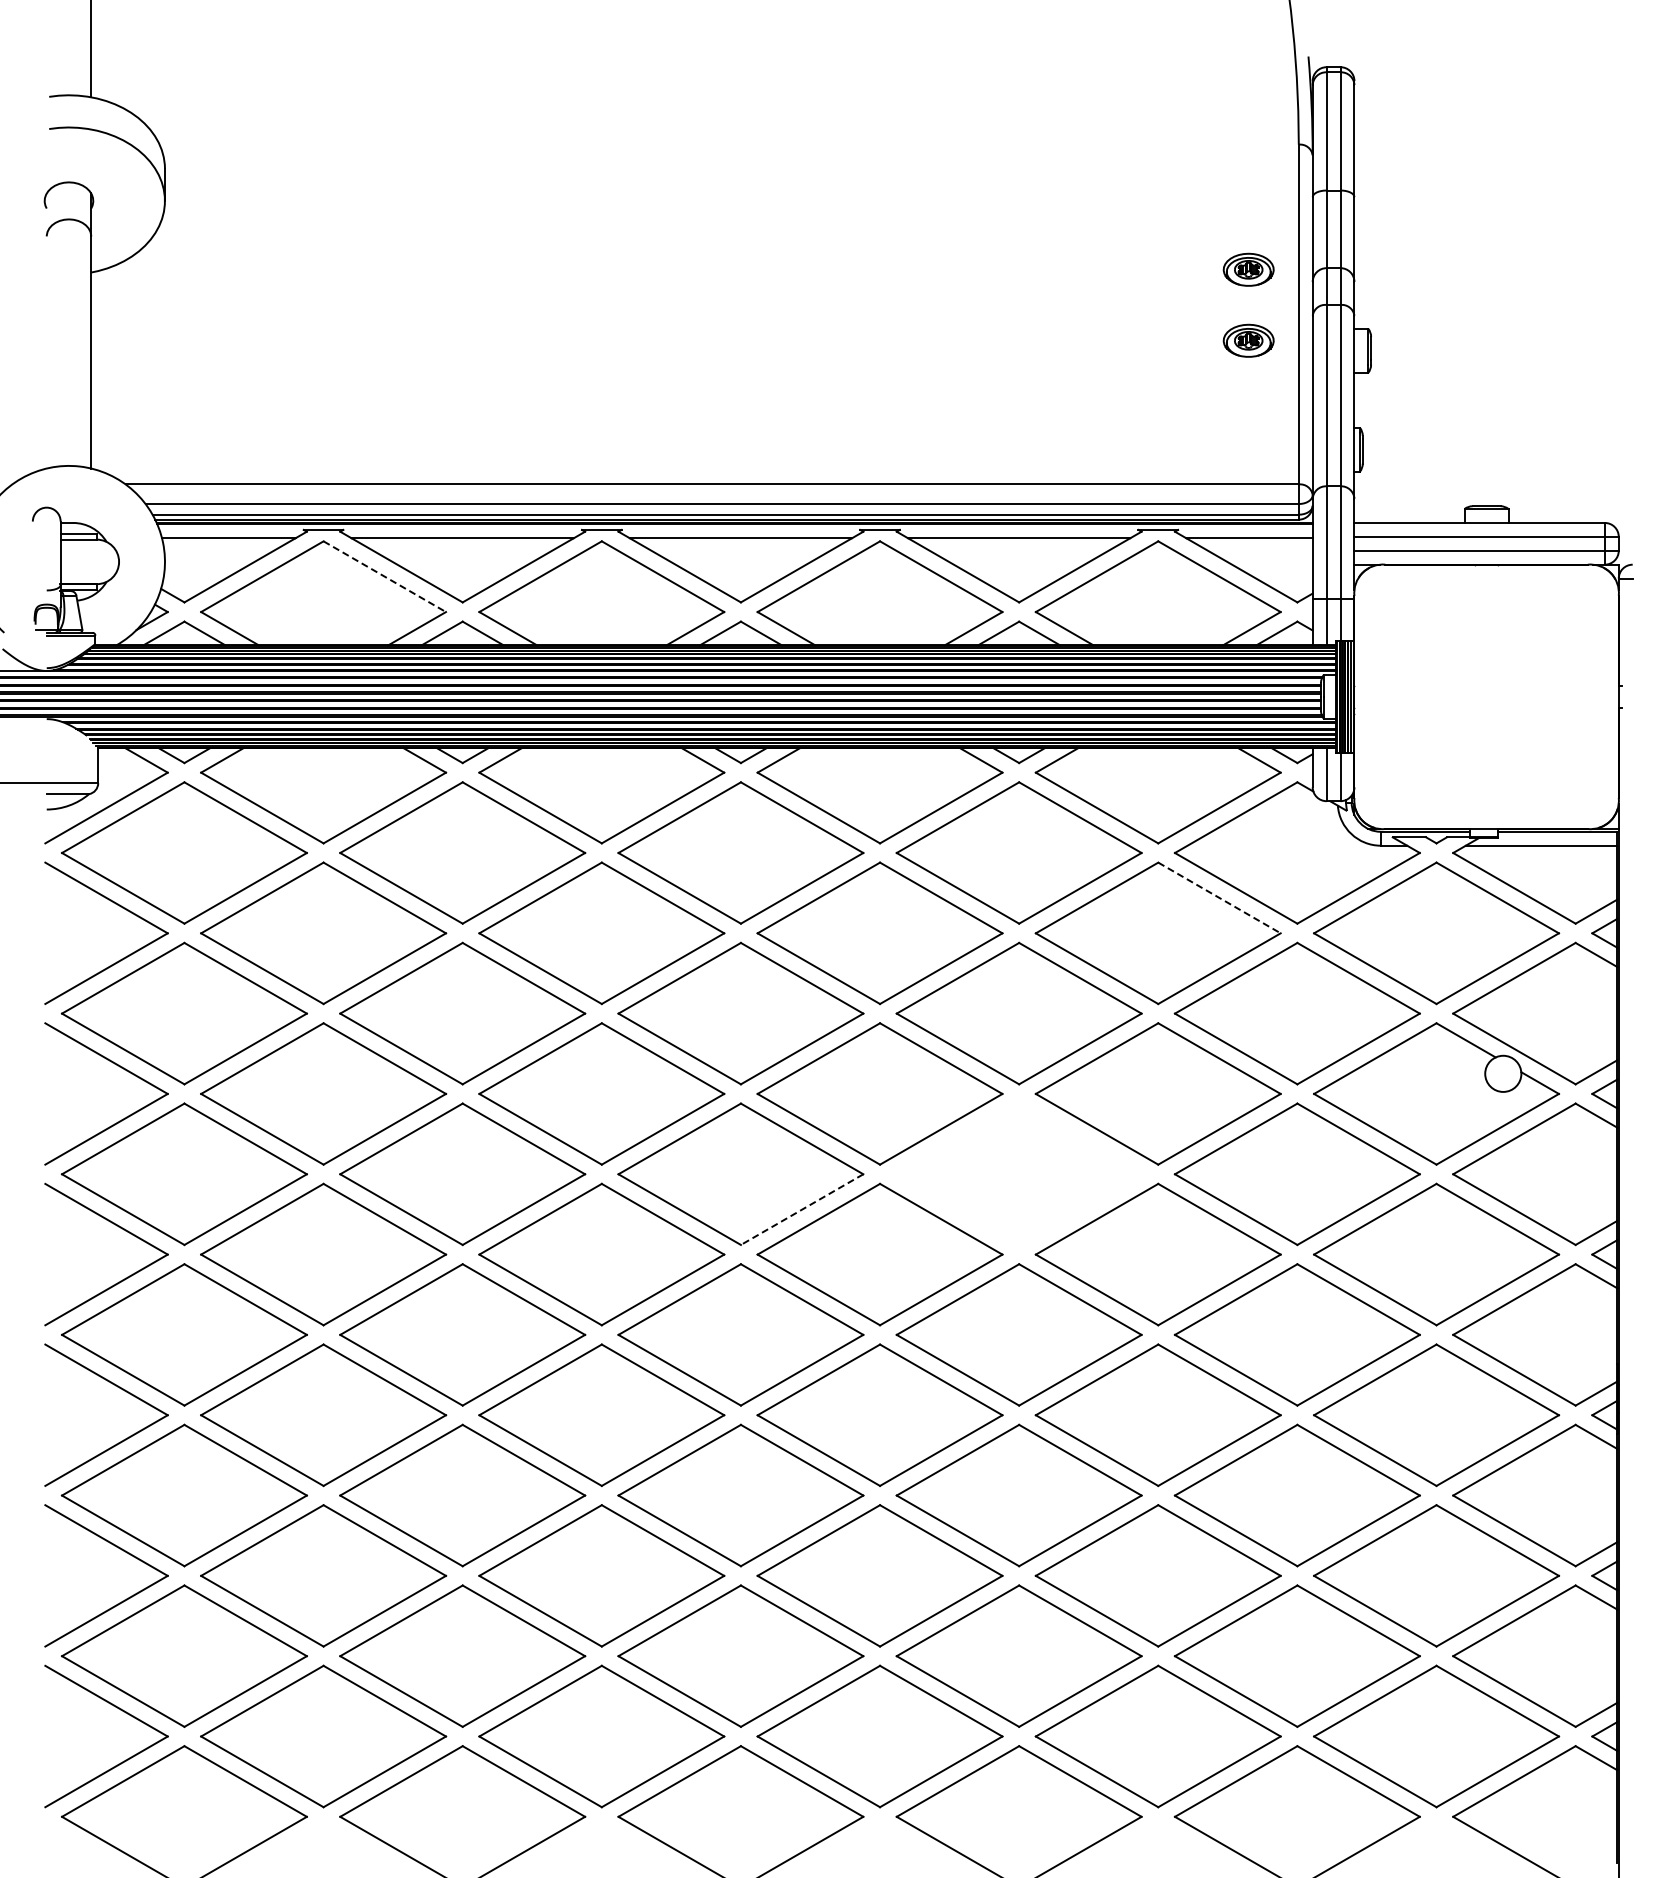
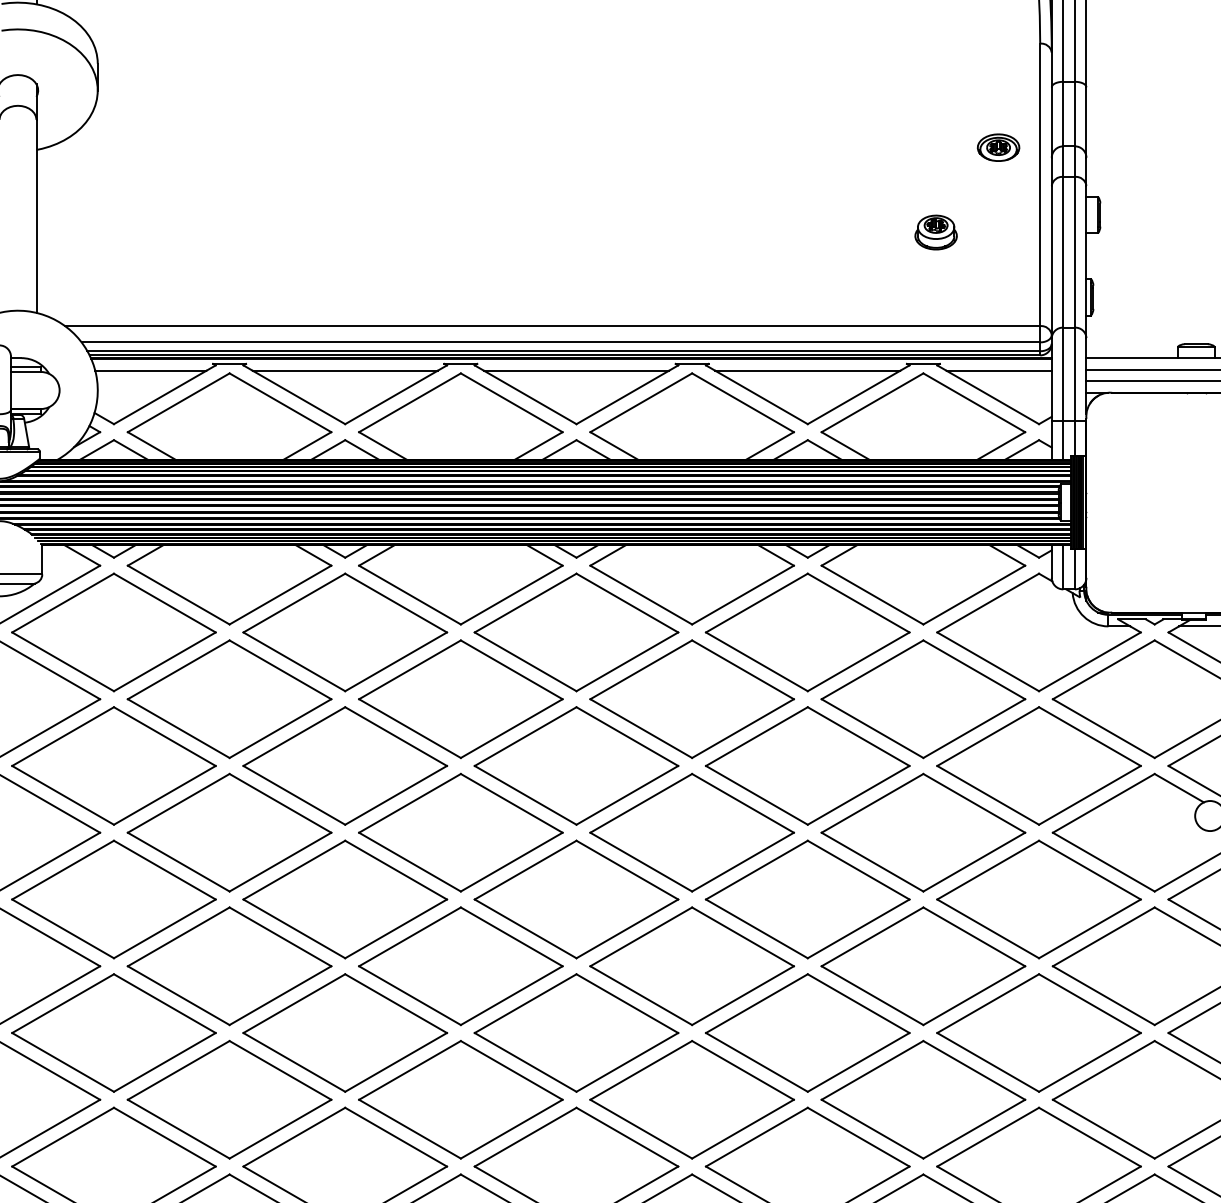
part: (1248, 340) -> (998, 206), removed
part: (1173, 371) -> (936, 232), added
line: (384, 576) -> (280, 402), dashed -> solid
line: (1219, 897) -> (974, 669), dashed -> solid
part: (1018, 1173) -> (807, 898), added
line: (802, 1209) -> (627, 928), dashed -> solid

